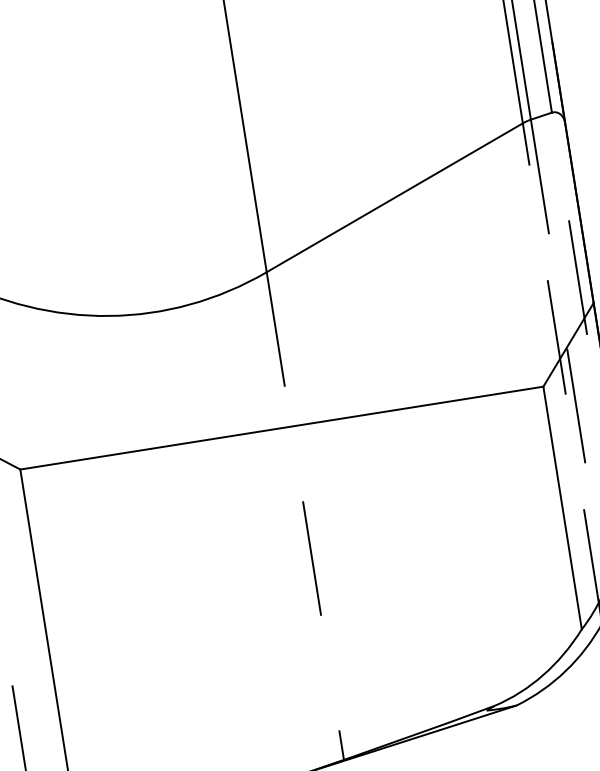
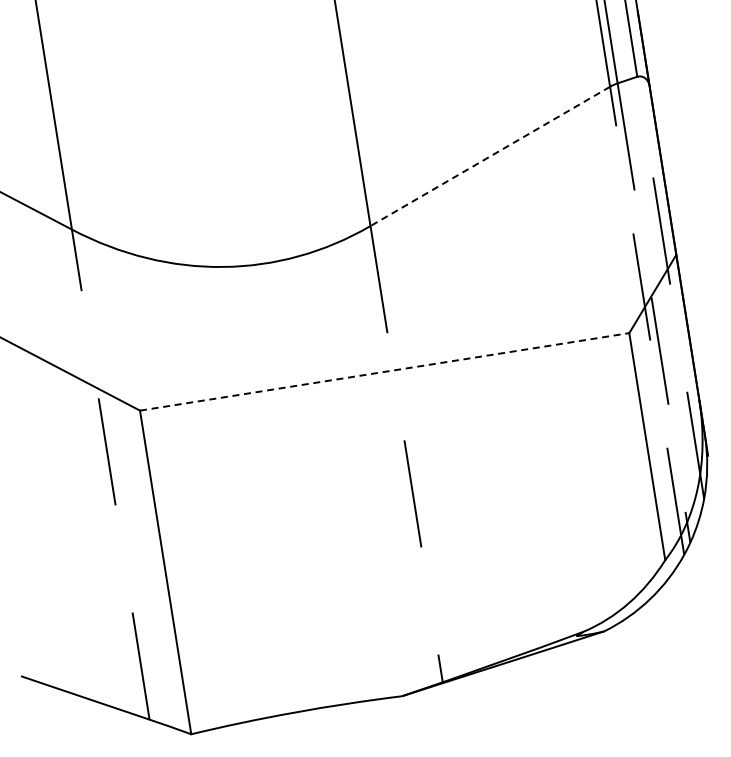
line: (395, 197) -> (490, 156), solid -> dashed
line: (281, 427) -> (384, 371), solid -> dashed

